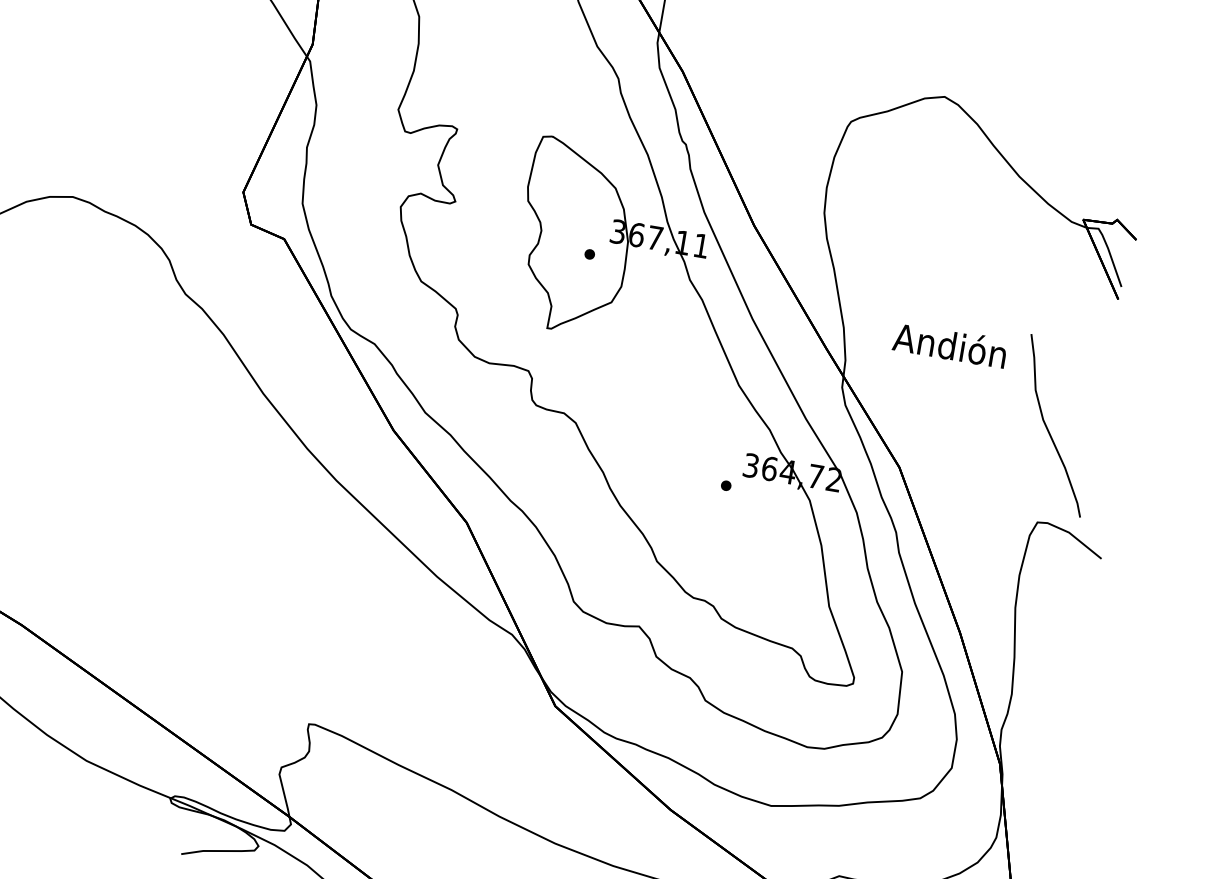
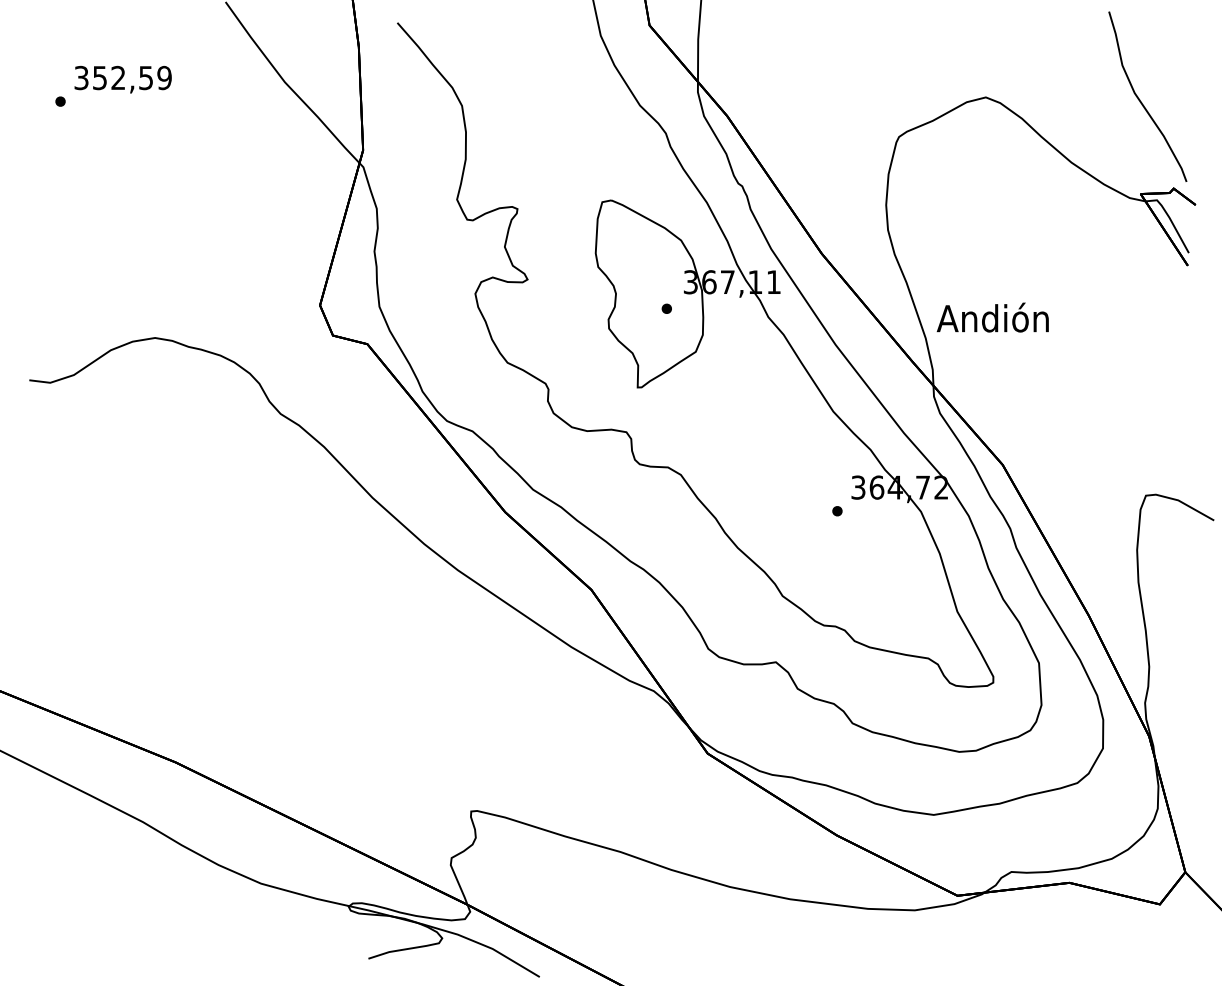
text: (949, 344) -> (992, 317), moved
curve: (1047, 427) -> (1140, 99), moved

